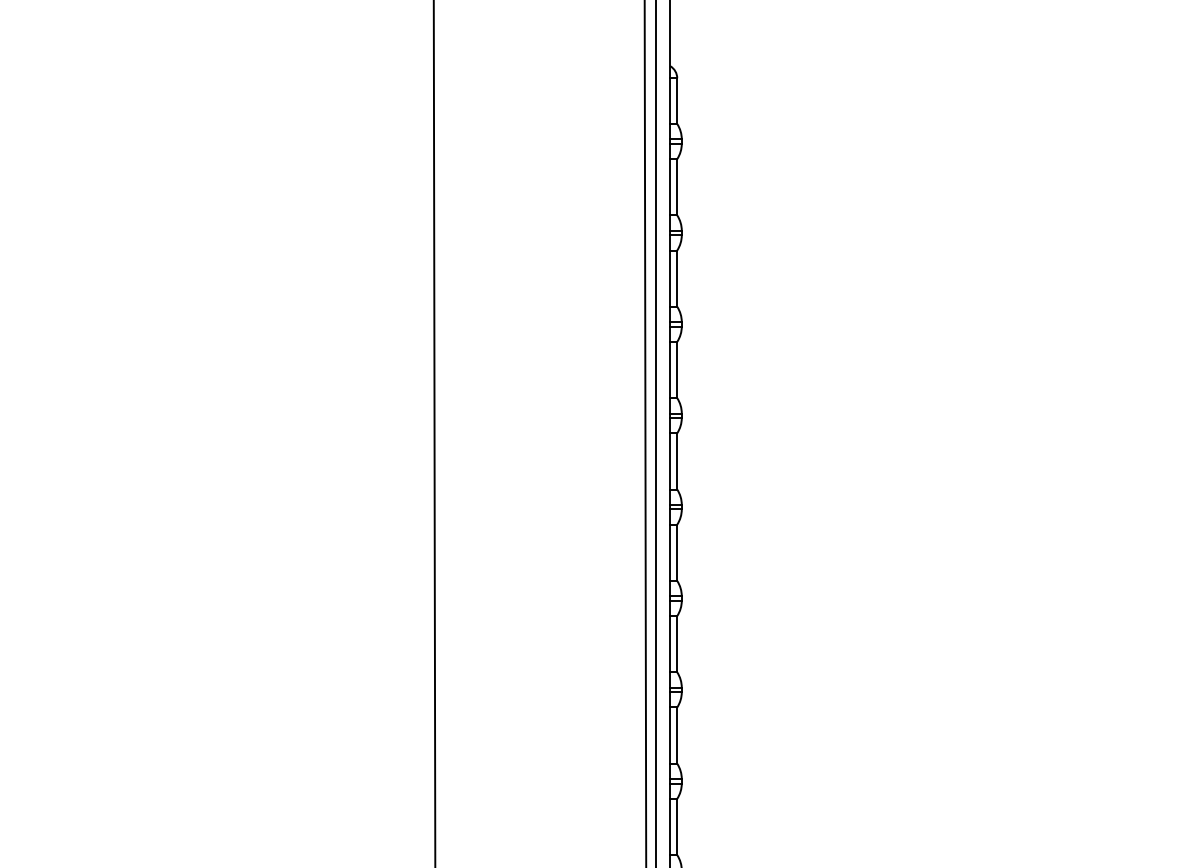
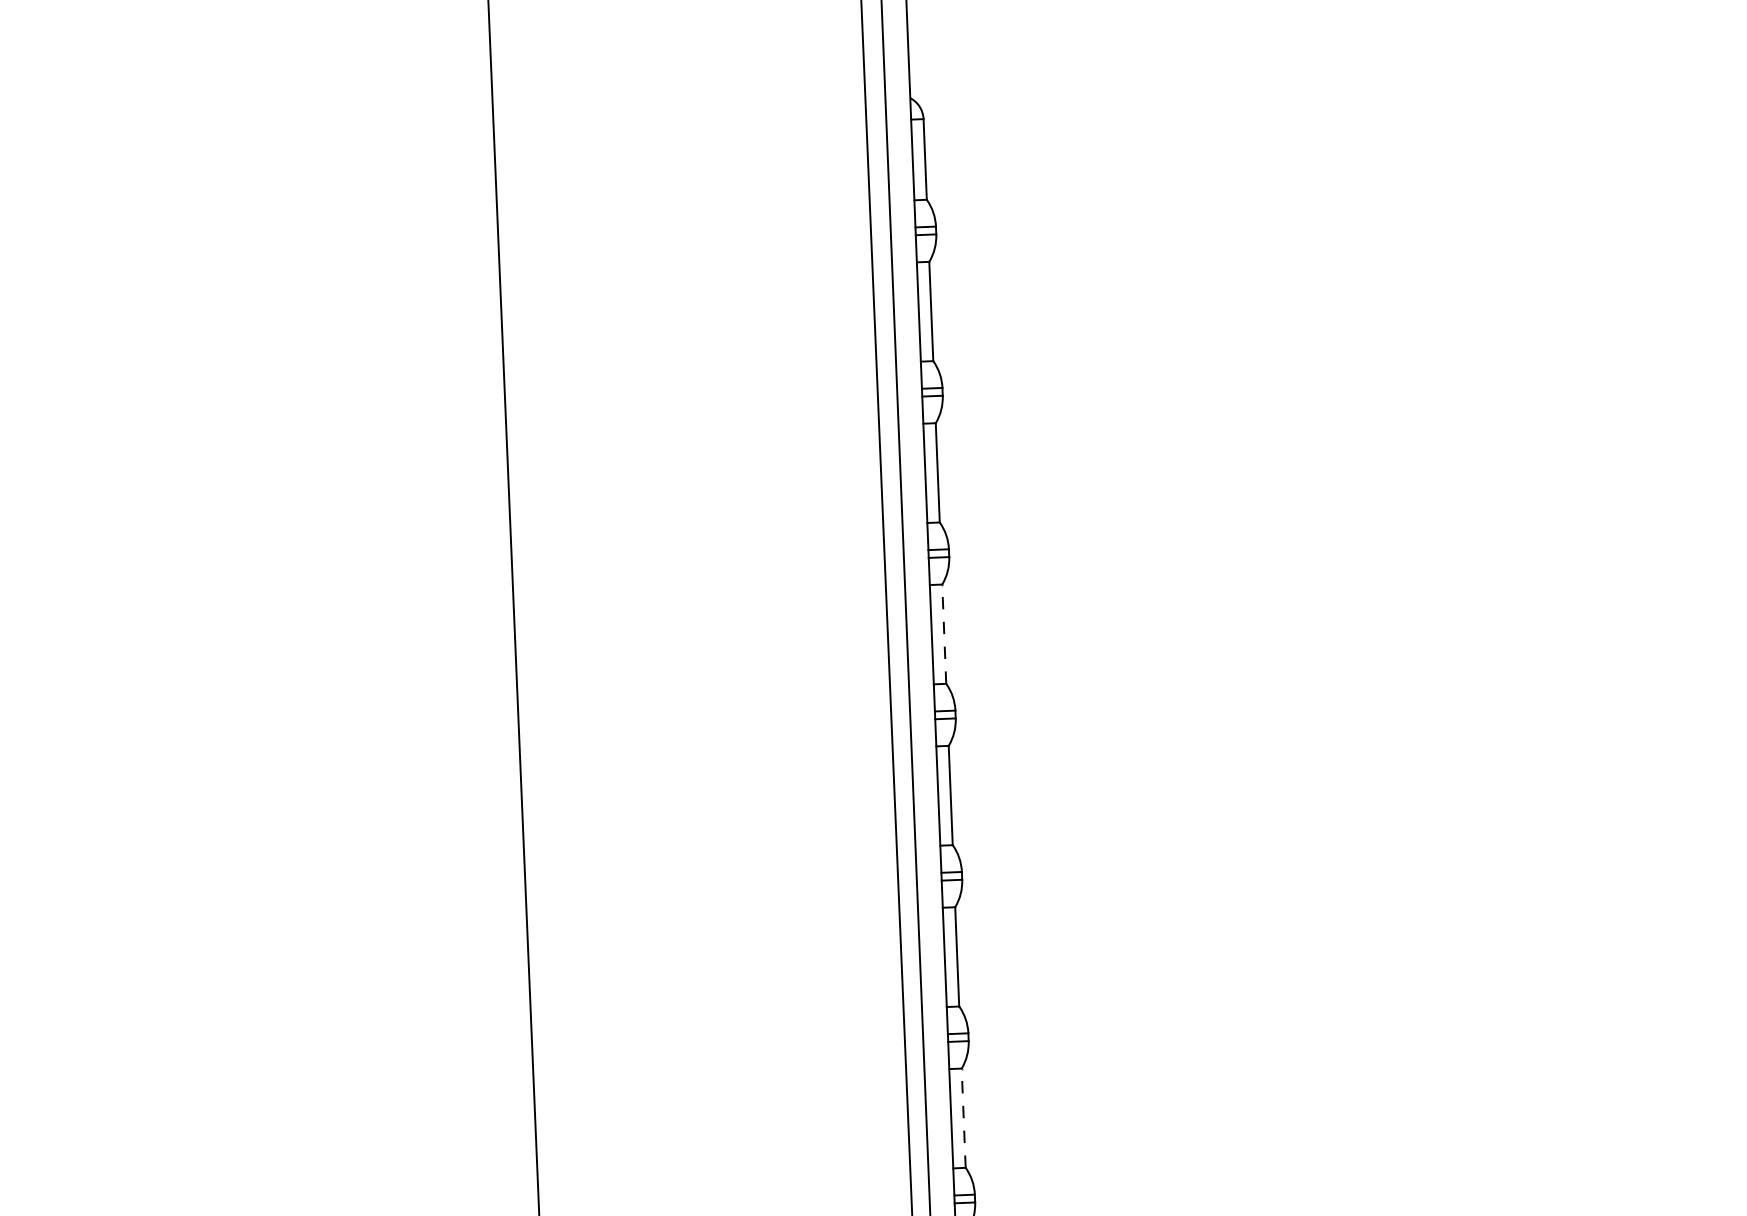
line: (677, 369) -> (944, 633), solid -> dashed
line: (677, 643) -> (964, 1116), solid -> dashed

